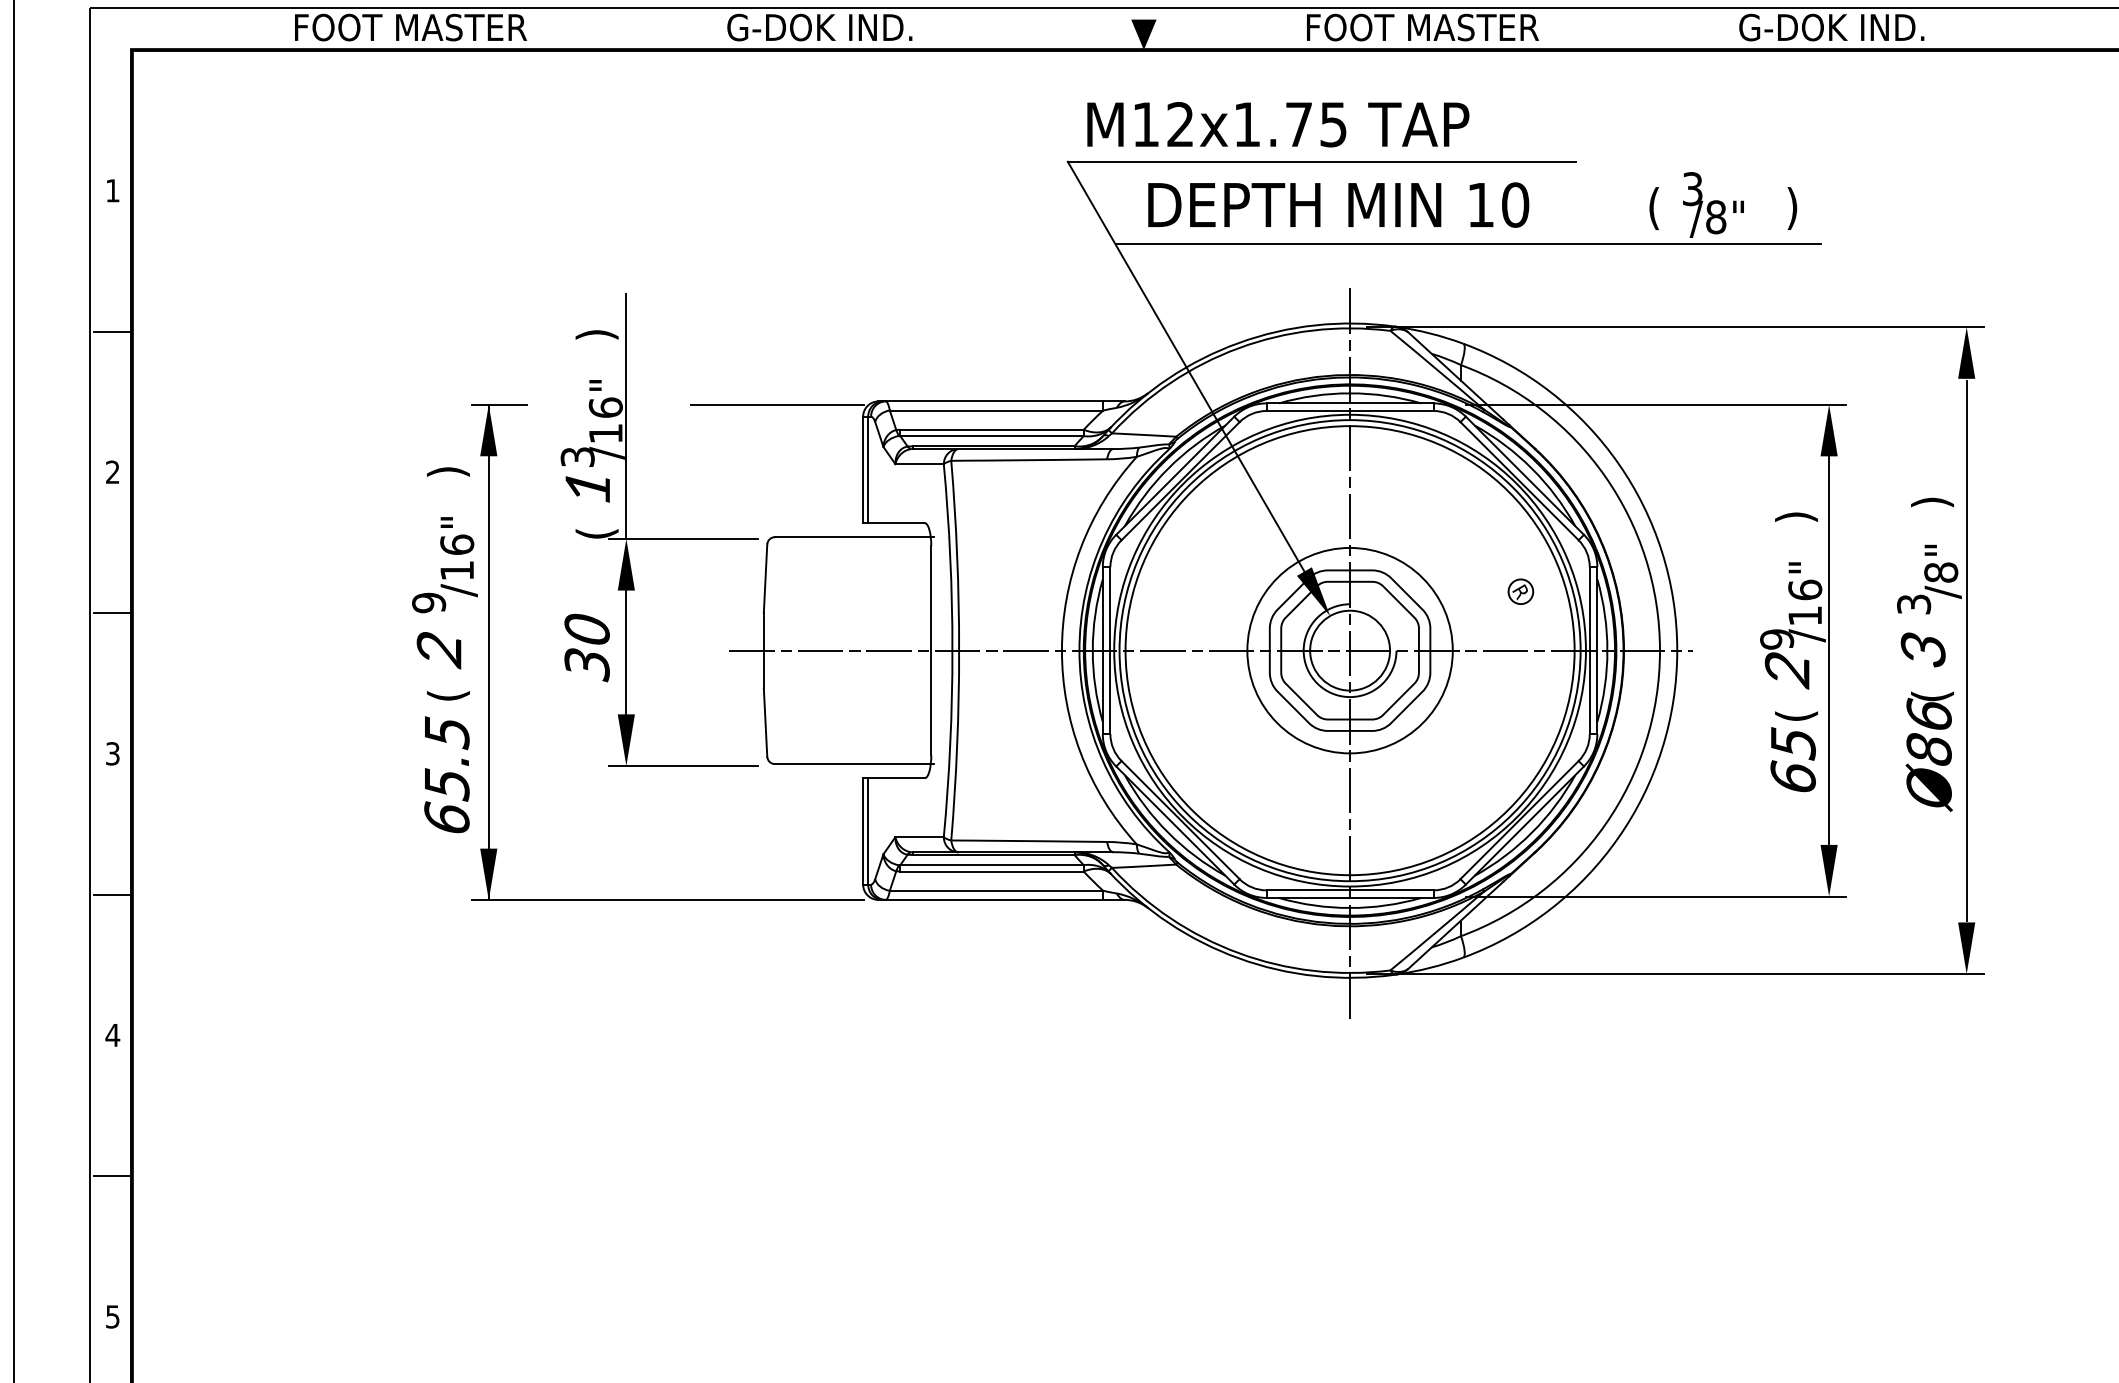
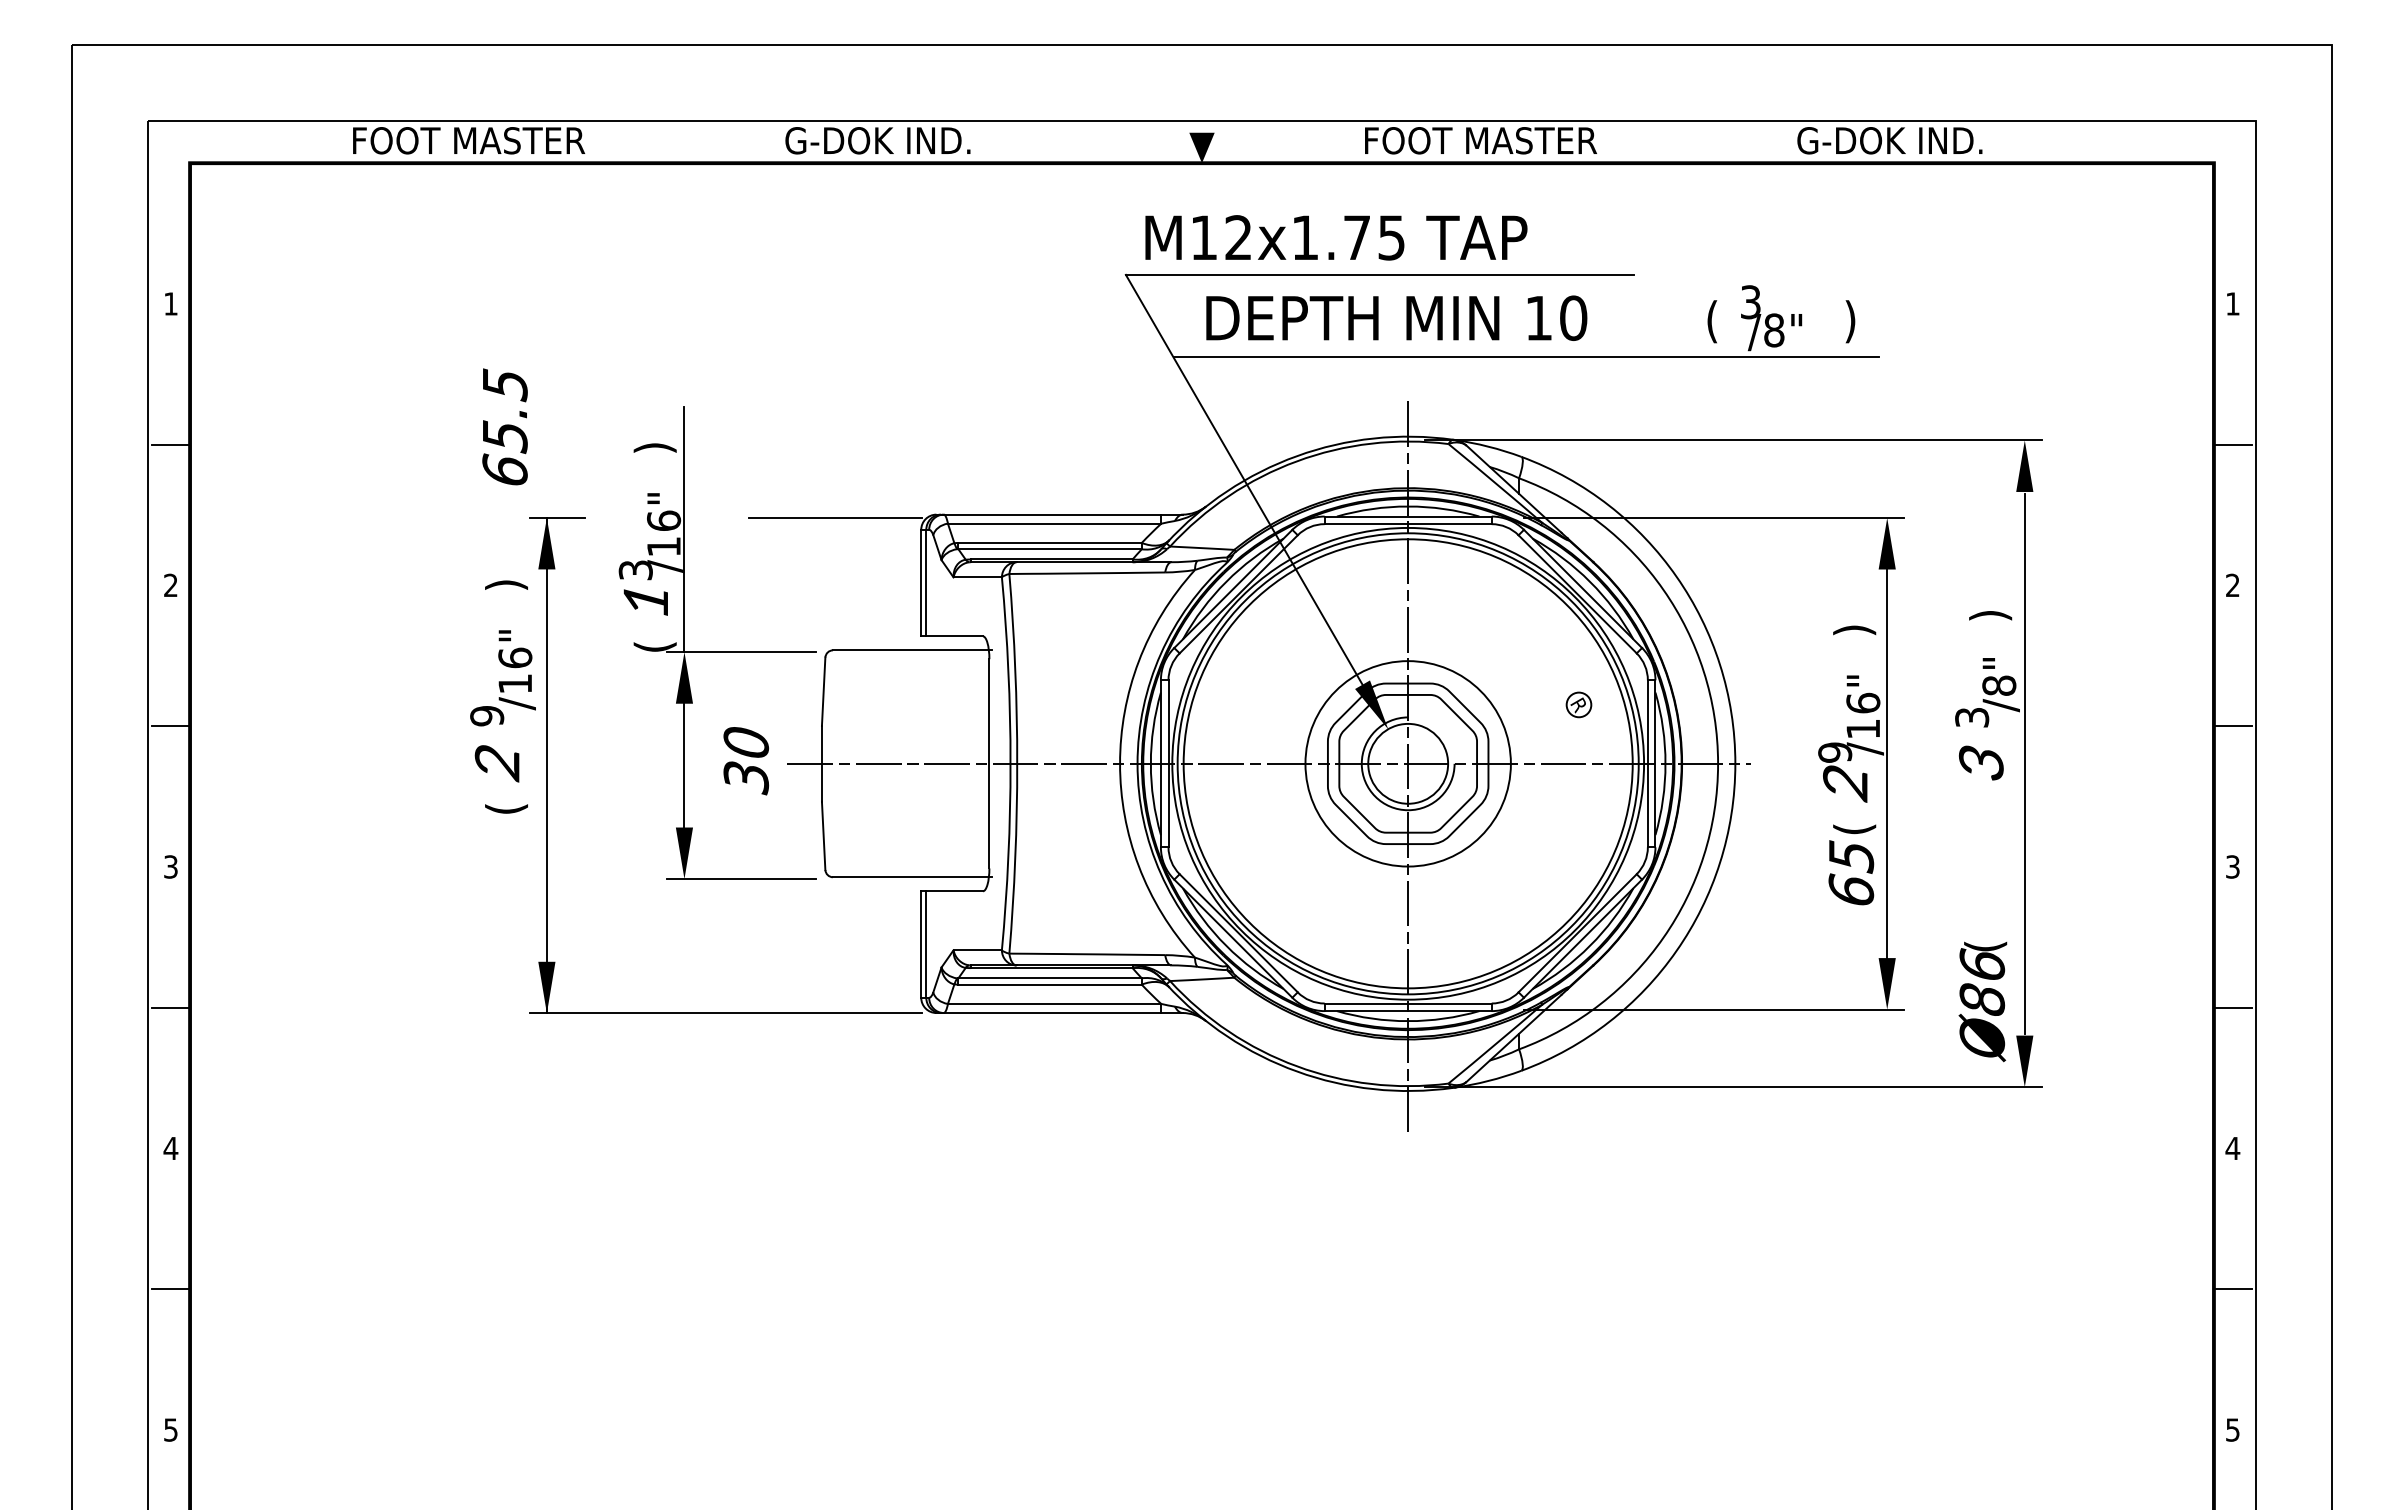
text: (587, 648) -> (746, 761), moved
text: (1929, 751) -> (1982, 1001), moved
text: (446, 774) -> (504, 426), moved

